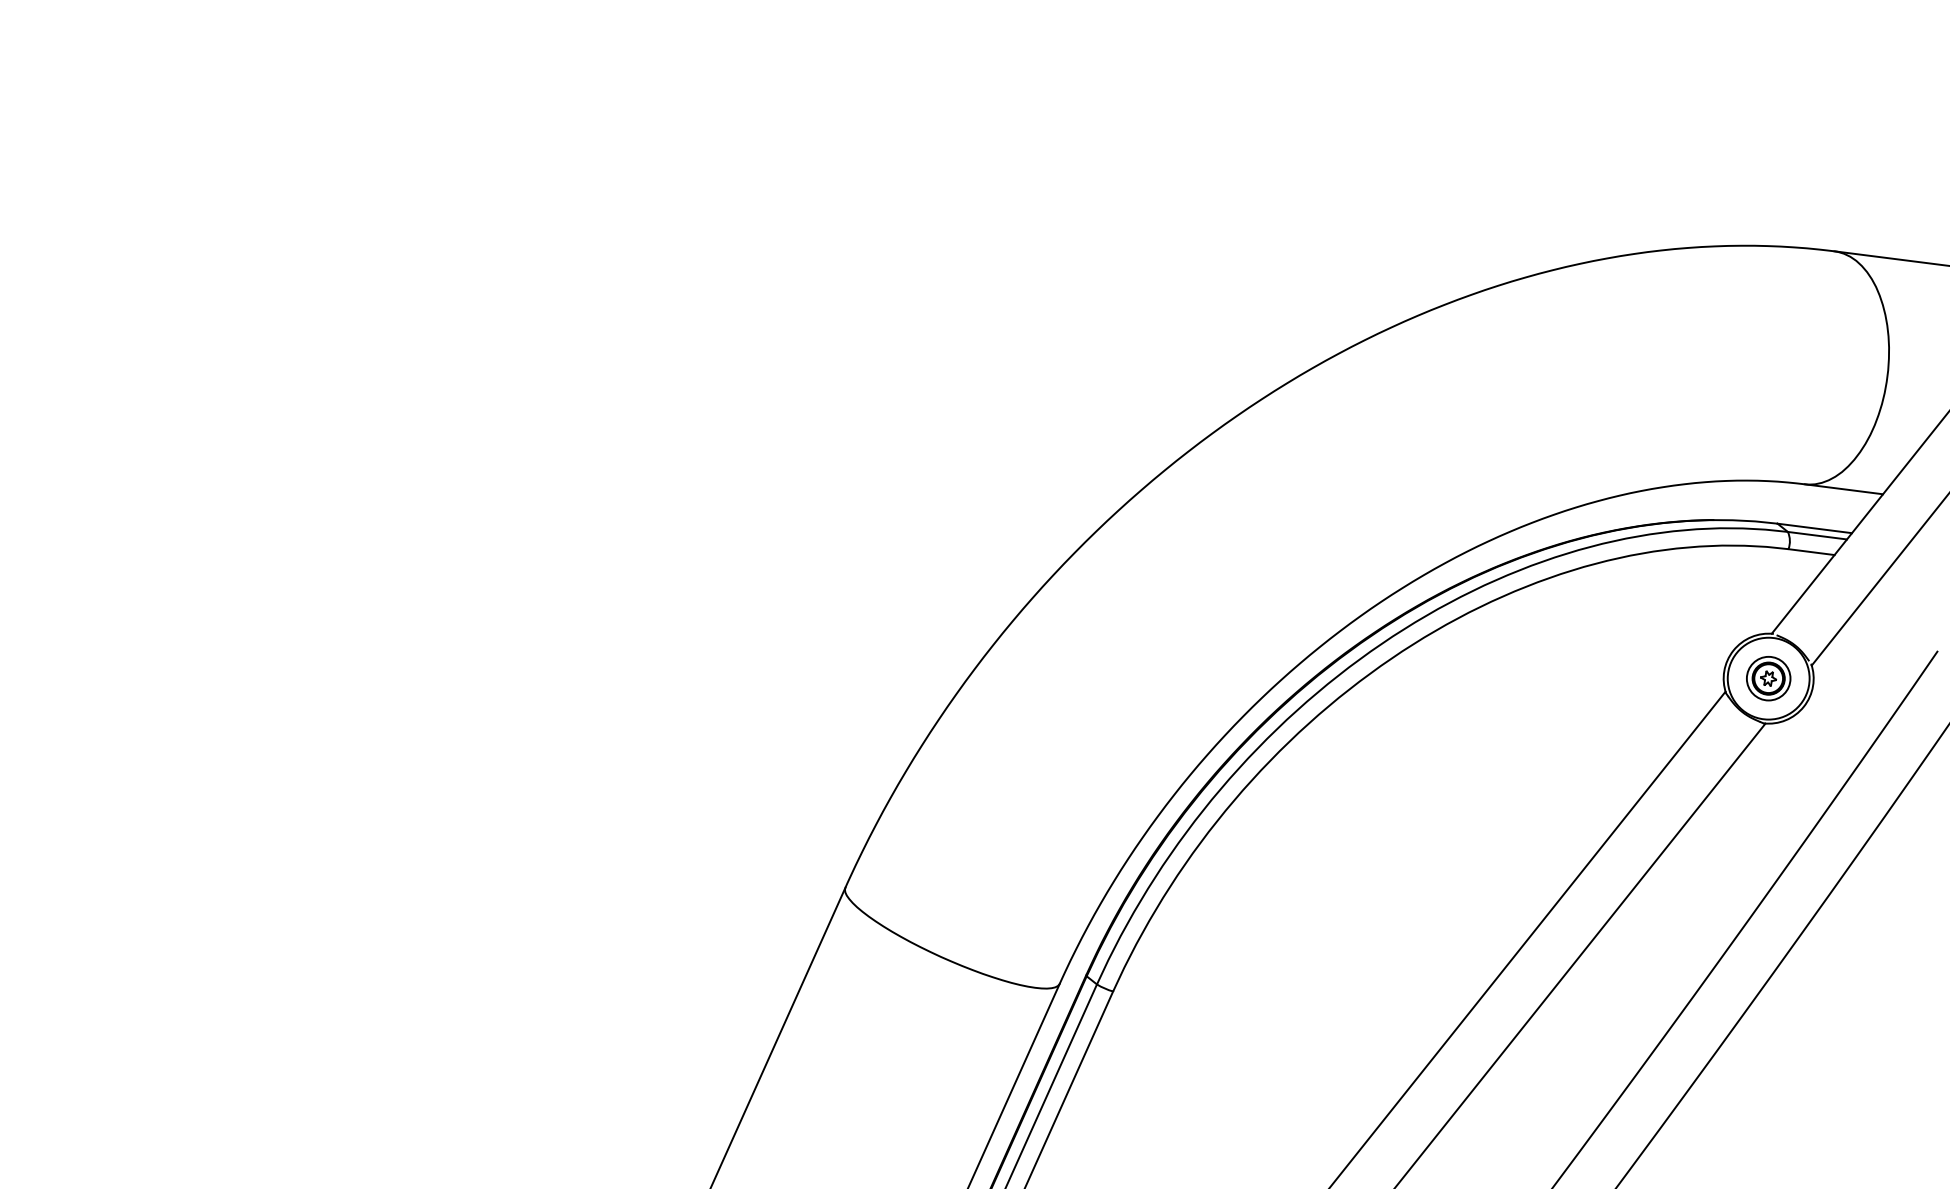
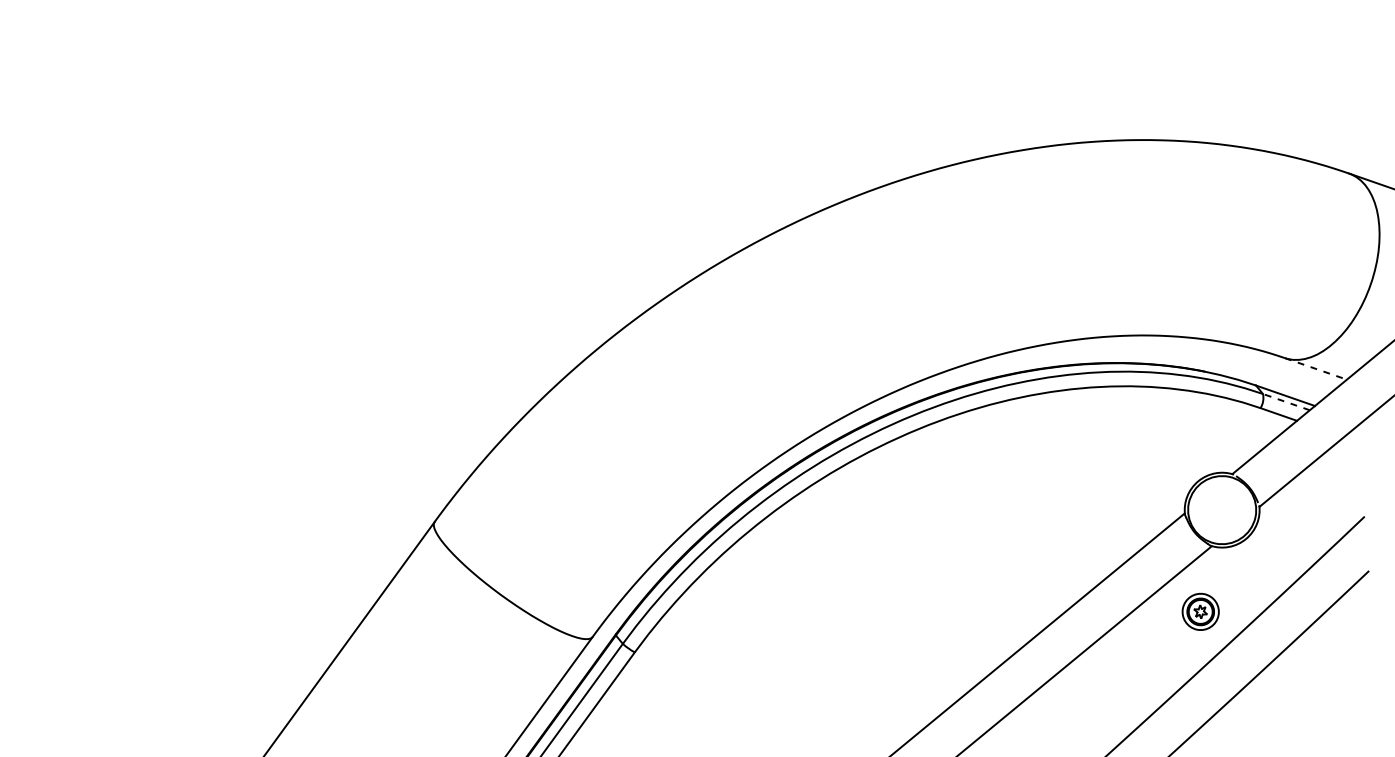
line: (1844, 489) -> (1316, 369), solid -> dashed
line: (1817, 535) -> (1286, 401), solid -> dashed
part: (1768, 678) -> (1200, 611), moved

